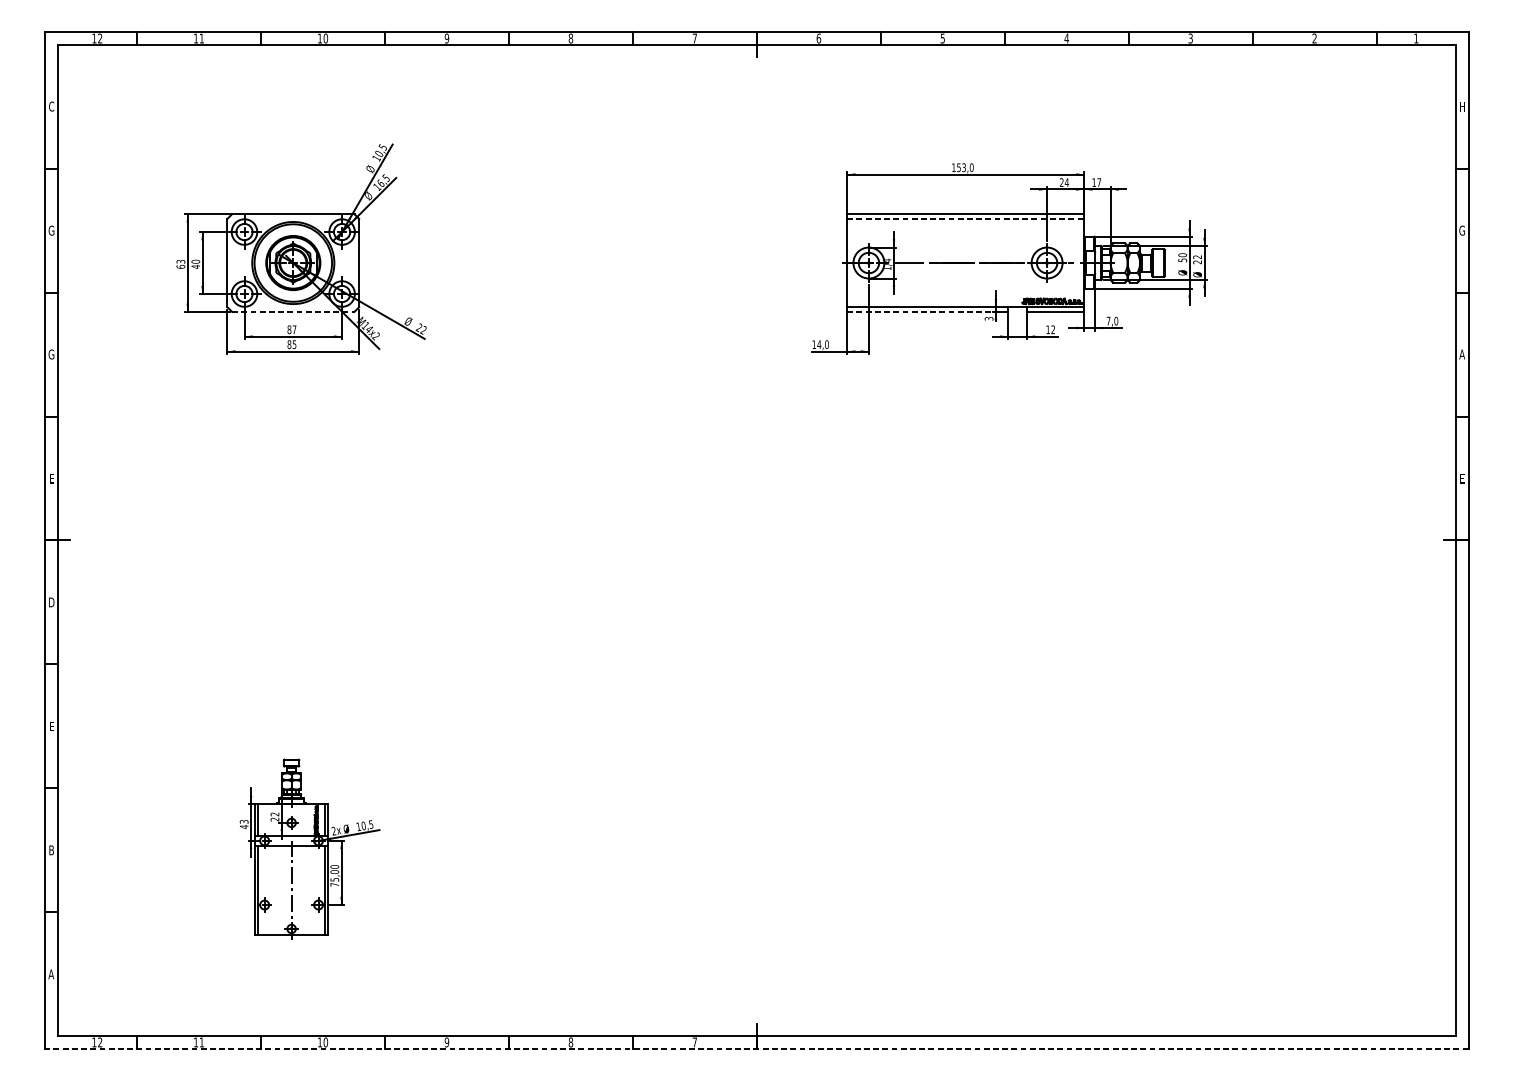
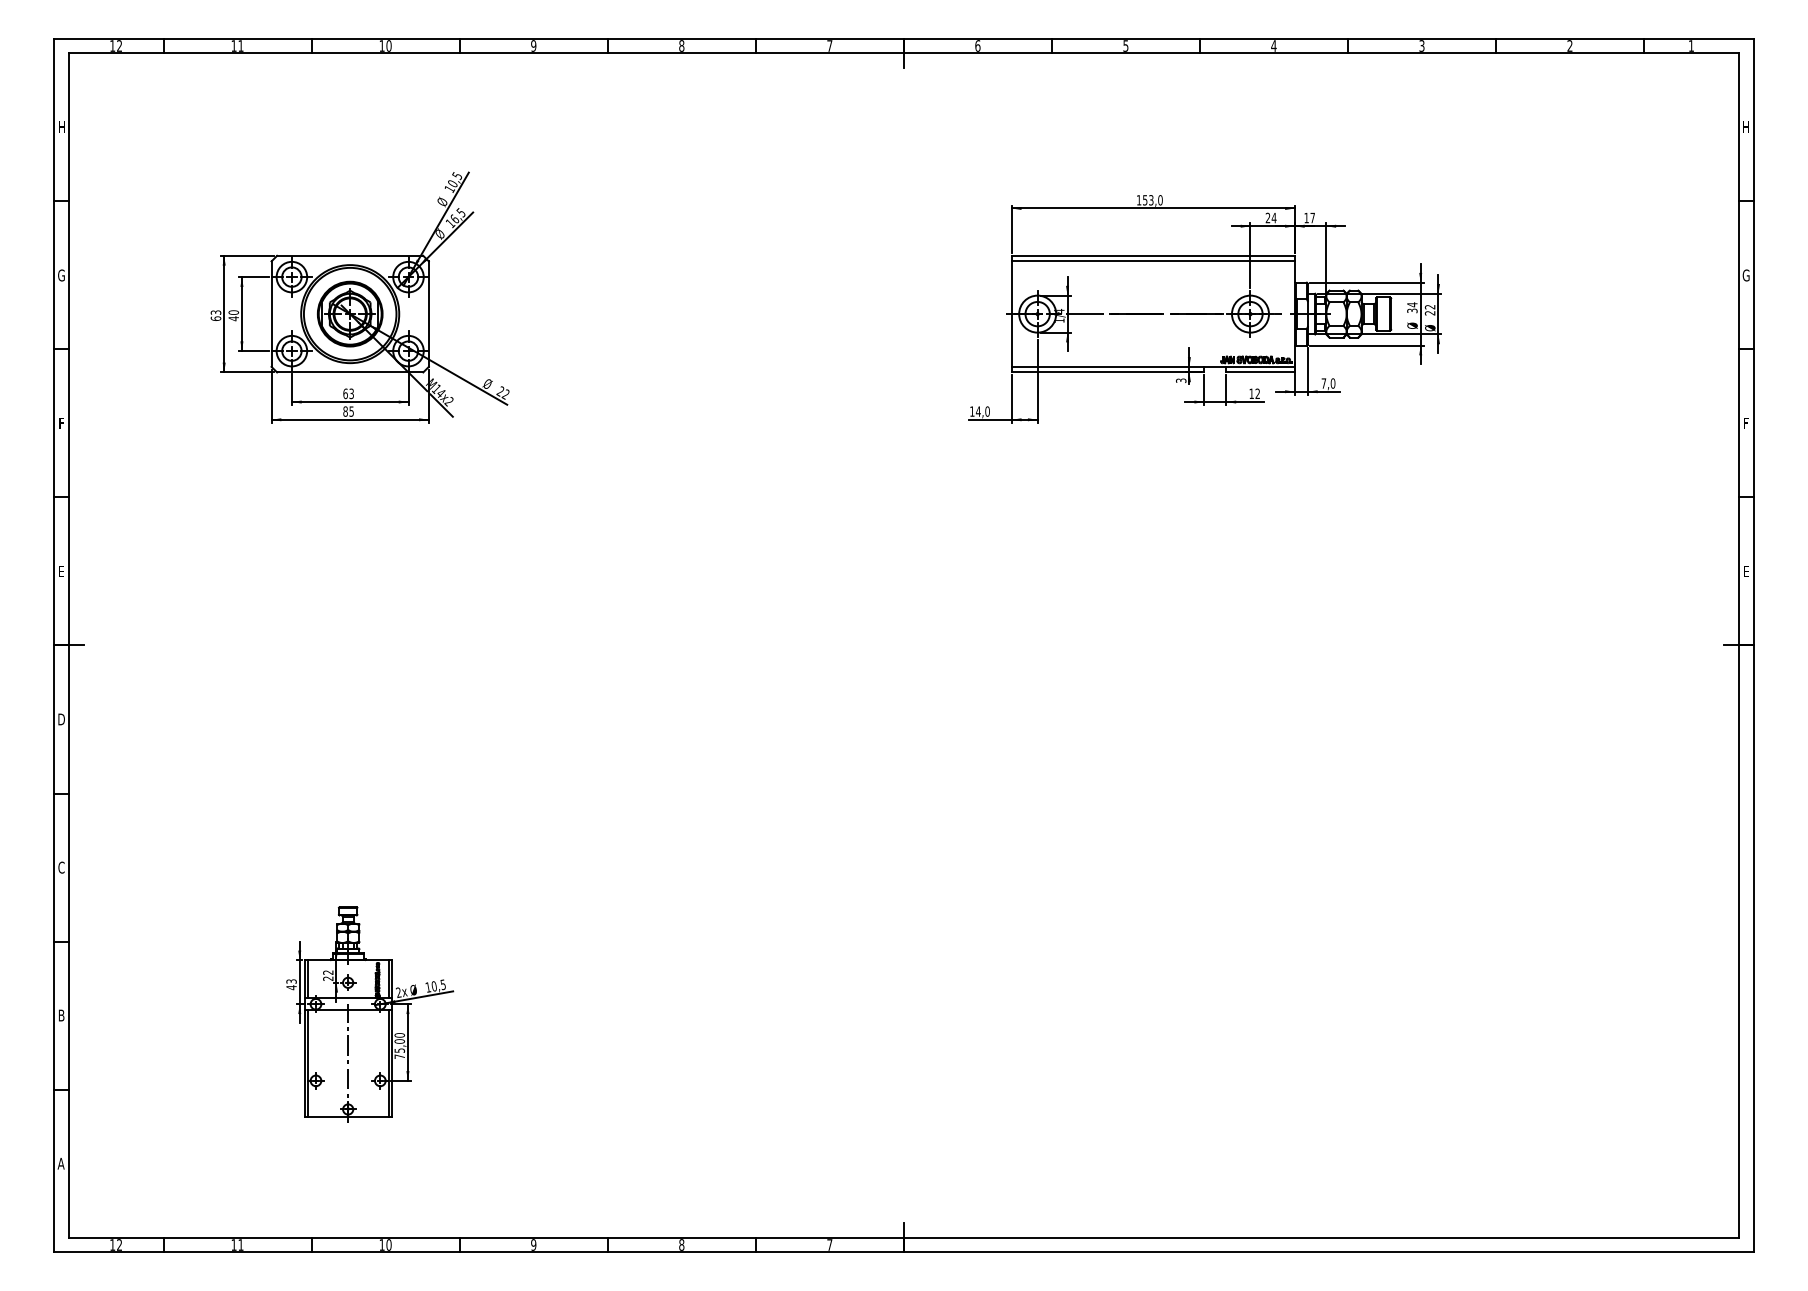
text: (51, 106) -> (61, 127), C -> H
line: (965, 218) -> (1153, 261), dashed -> solid
text: (1182, 257) -> (1412, 307), 50 -> 34
line: (293, 311) -> (350, 372), dashed -> solid
line: (928, 311) -> (1108, 372), dashed -> solid
text: (291, 329) -> (348, 393), 87 -> 63
text: (51, 354) -> (61, 423), G -> F
text: (1461, 354) -> (1745, 423), A -> F
text: (51, 726) -> (61, 867), E -> C
line: (757, 1048) -> (904, 1252), dashed -> solid

